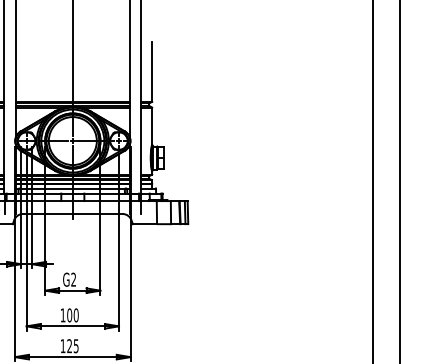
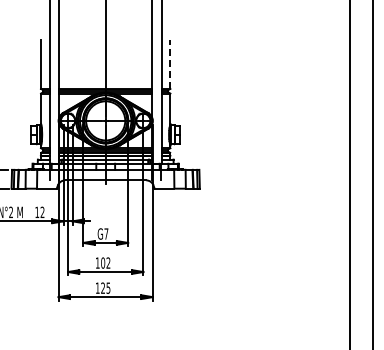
line: (152, 71) -> (170, 64), solid -> dashed
text: (73, 279) -> (106, 233), G2 -> G7
text: (76, 314) -> (108, 262), 100 -> 102

